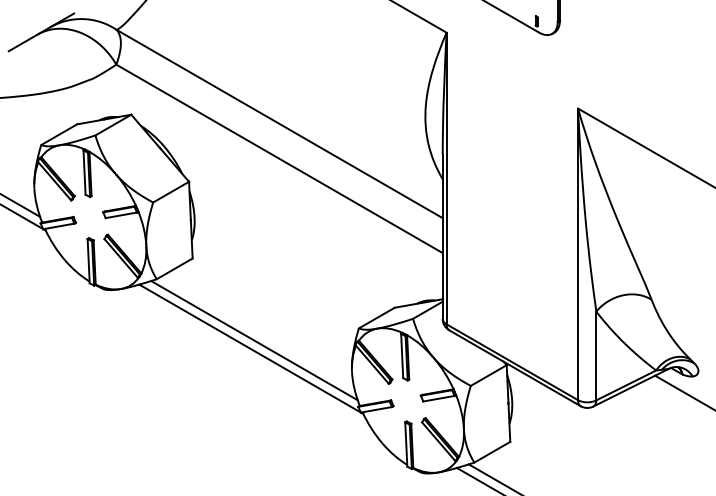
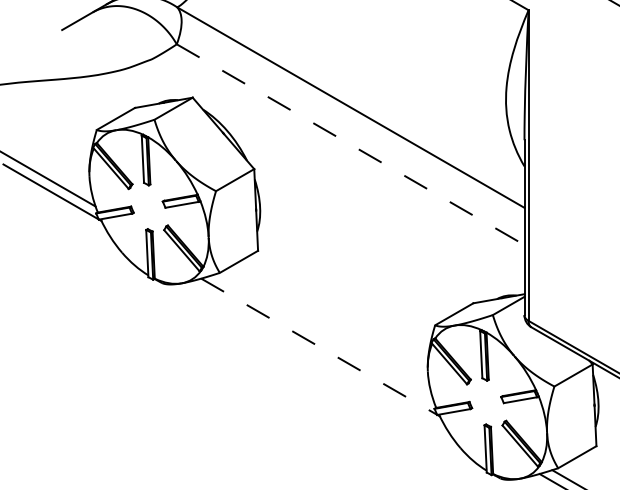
line: (279, 159) -> (350, 145), solid -> dashed
line: (254, 340) -> (323, 338), removed
line: (250, 348) -> (319, 346), solid -> dashed

